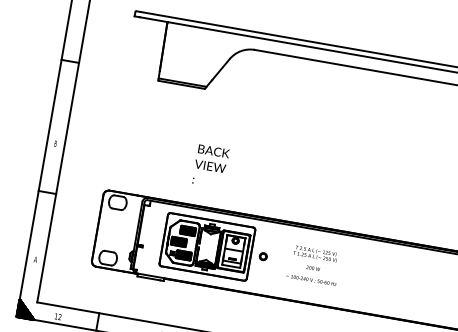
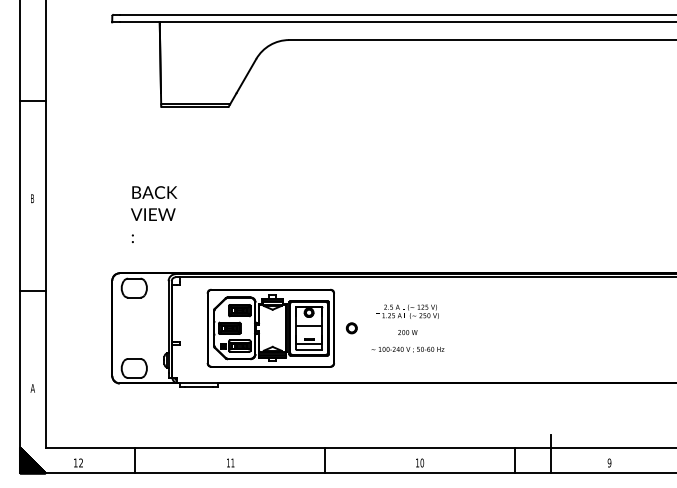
text: (55, 143) -> (32, 198), moved
text: (211, 166) -> (154, 214), moved
text: (313, 265) -> (407, 328), moved

